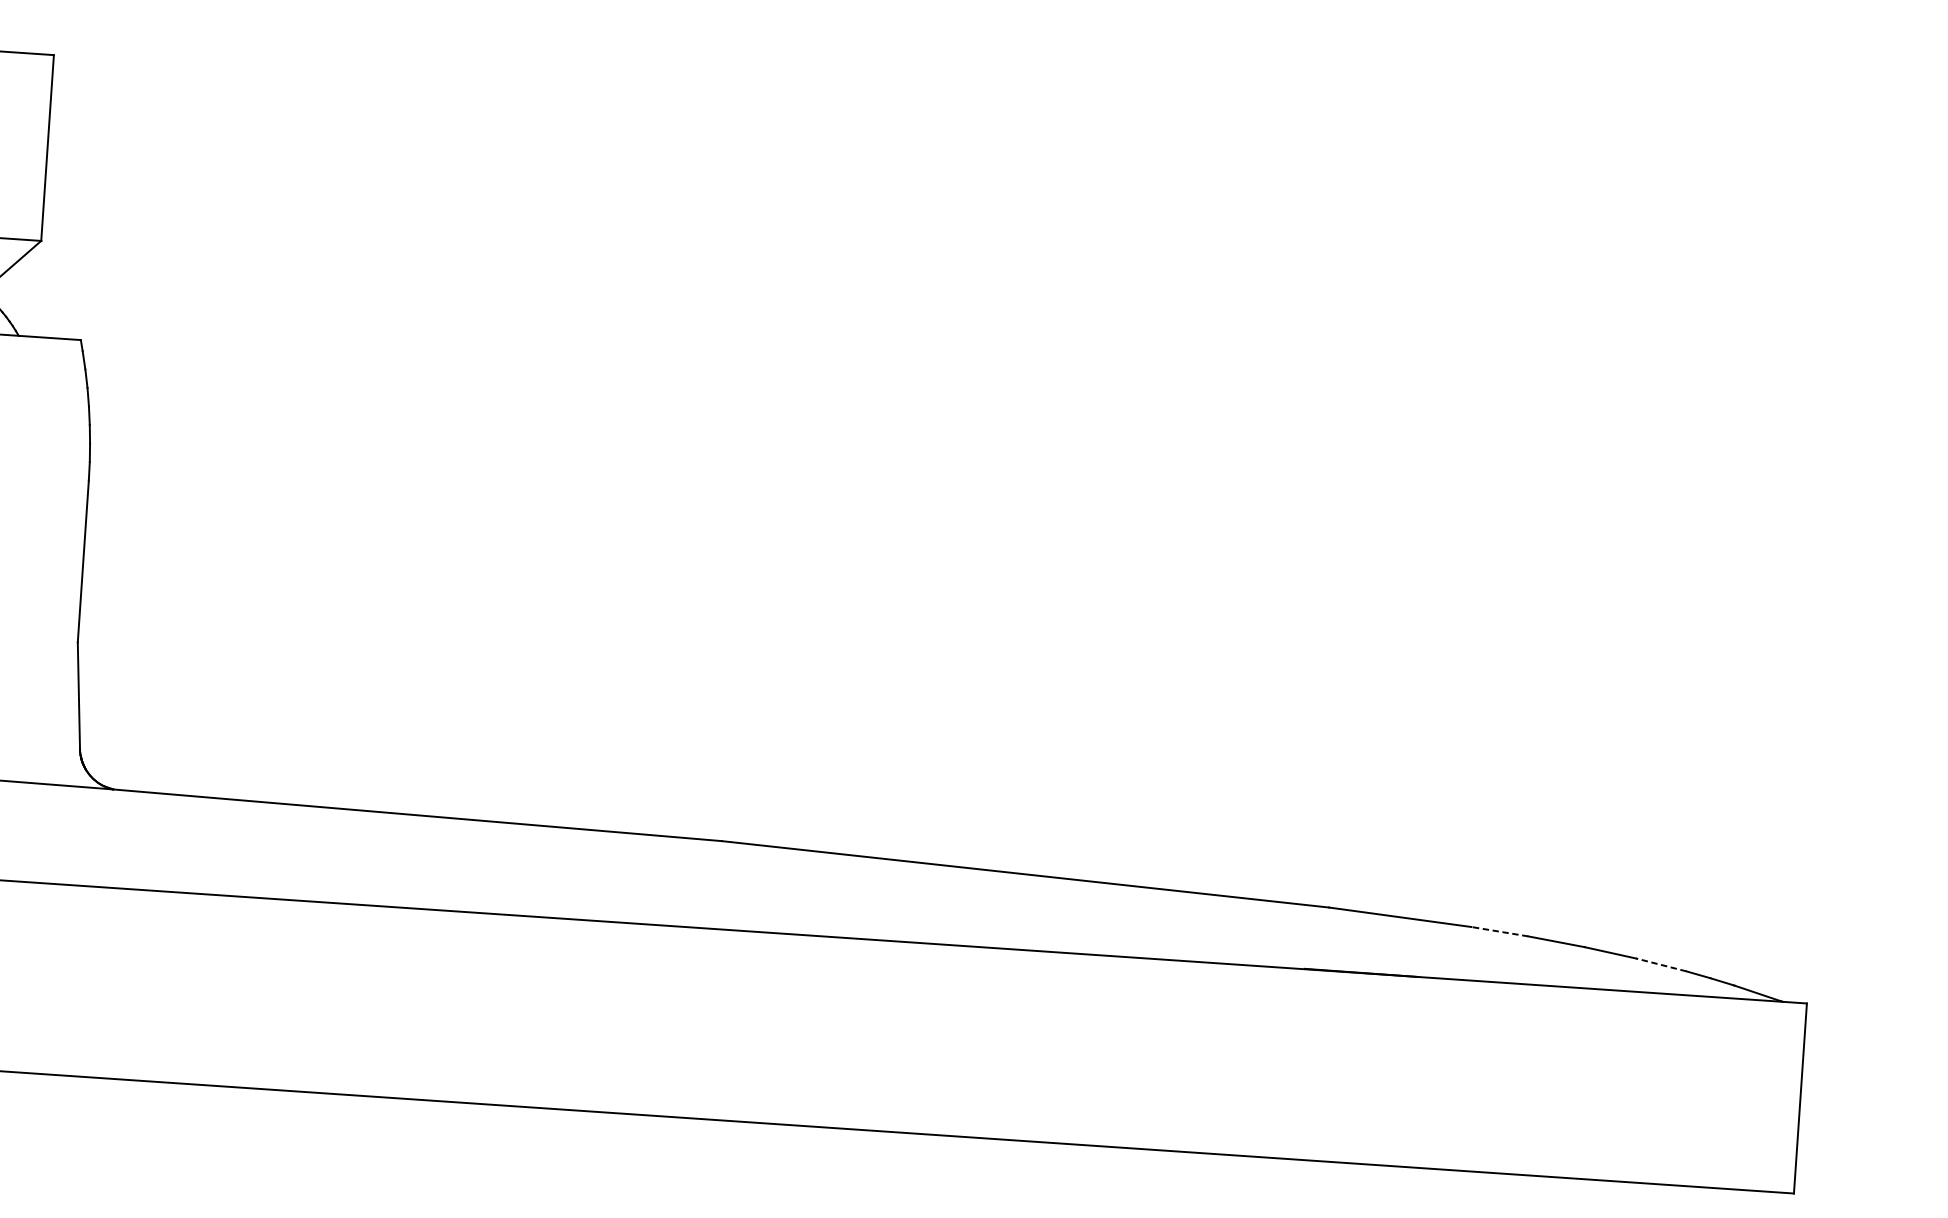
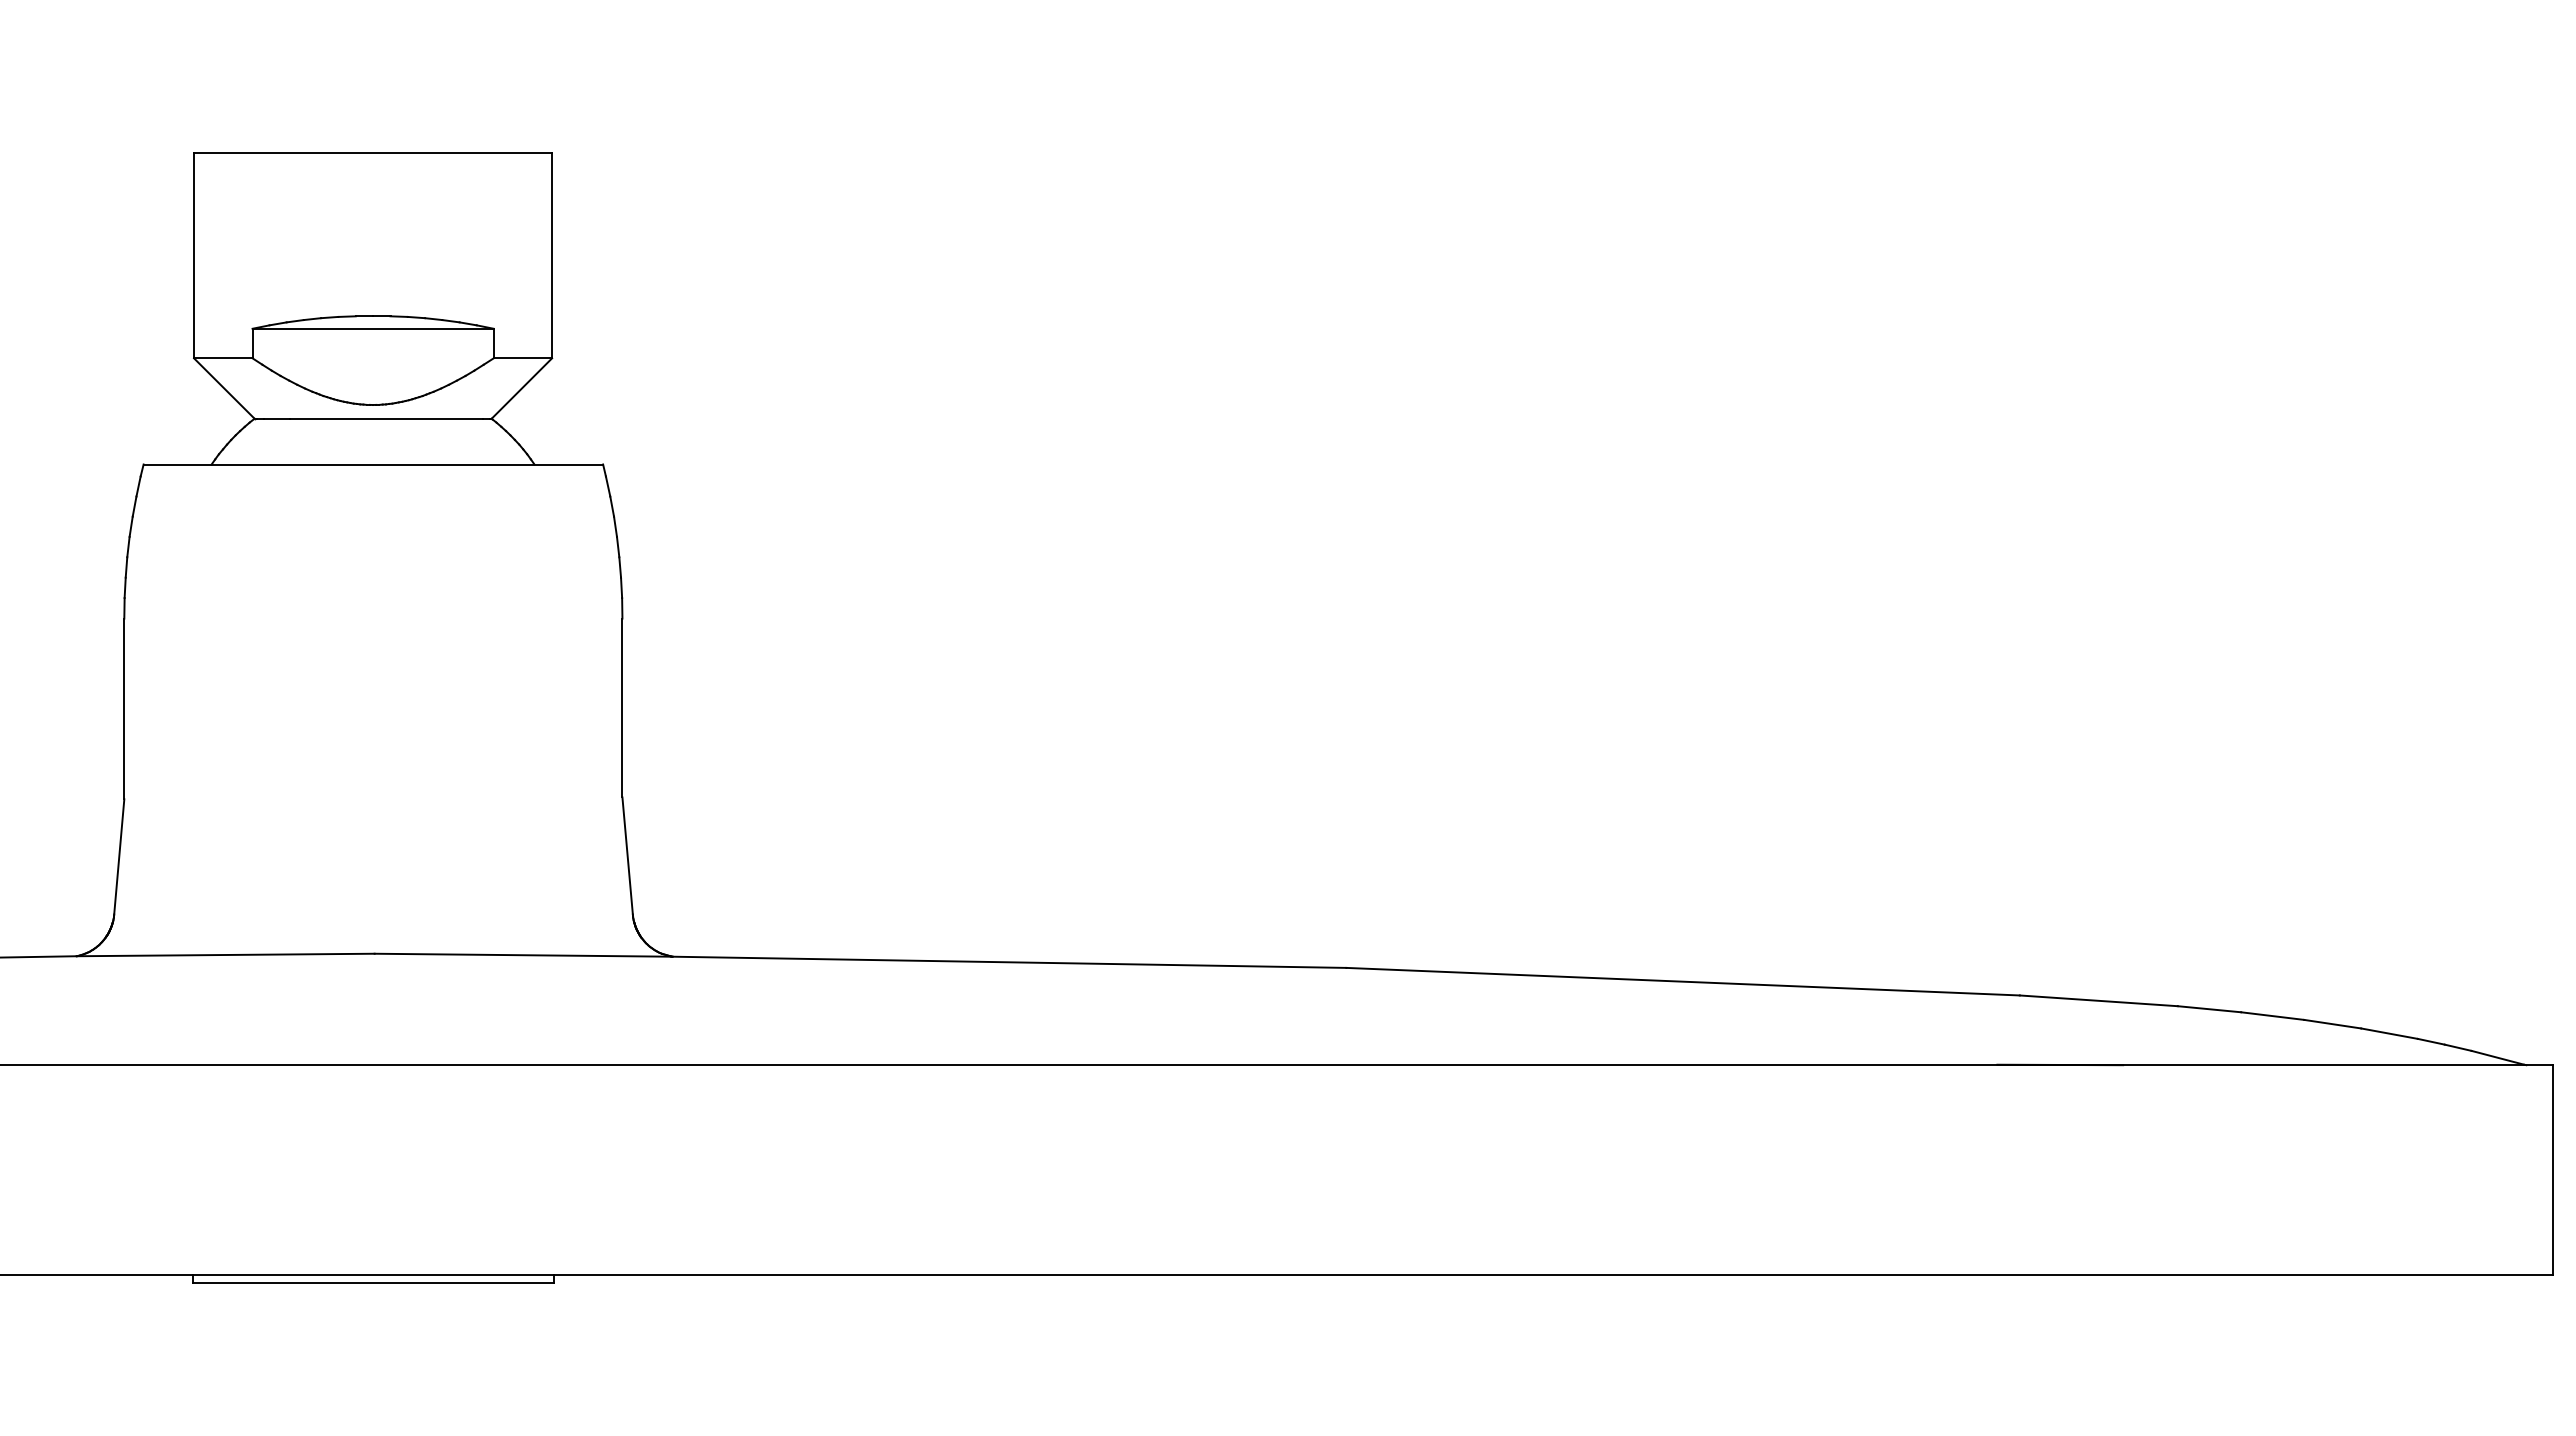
line: (1499, 931) -> (2209, 1009), dashed -> solid
line: (1661, 964) -> (2389, 1033), dashed -> solid

